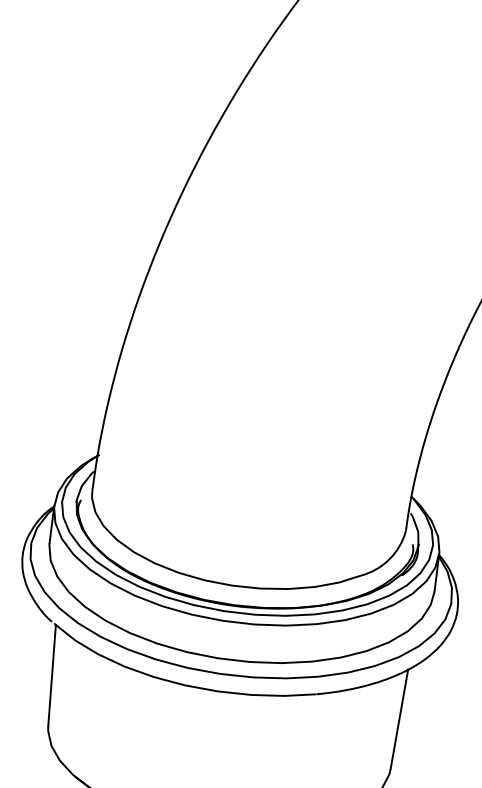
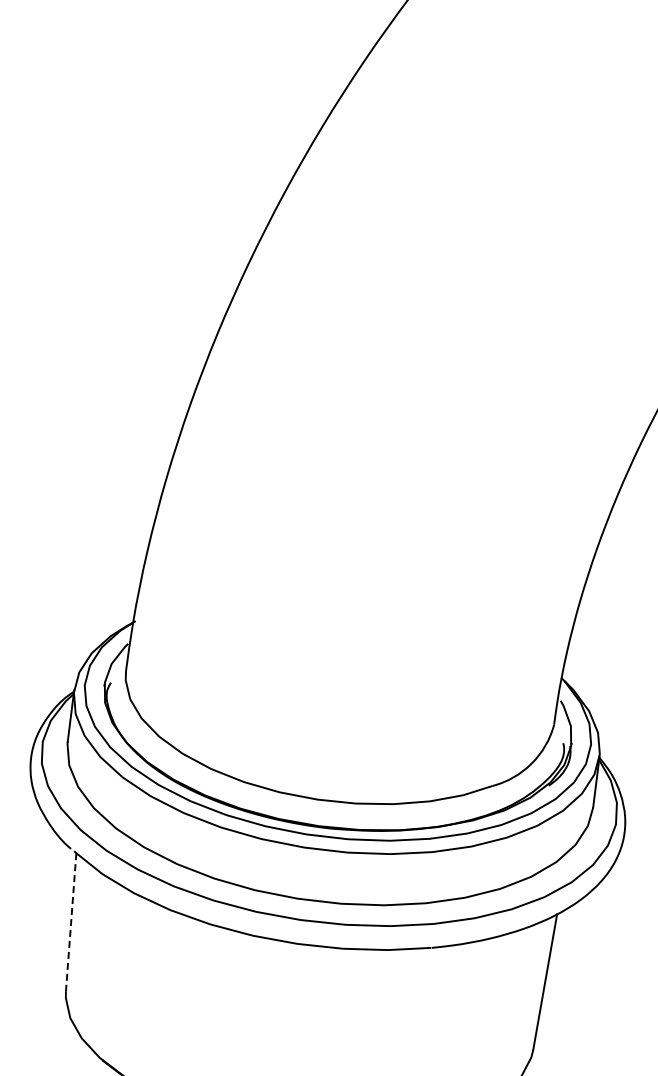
line: (52, 675) -> (71, 922), solid -> dashed

